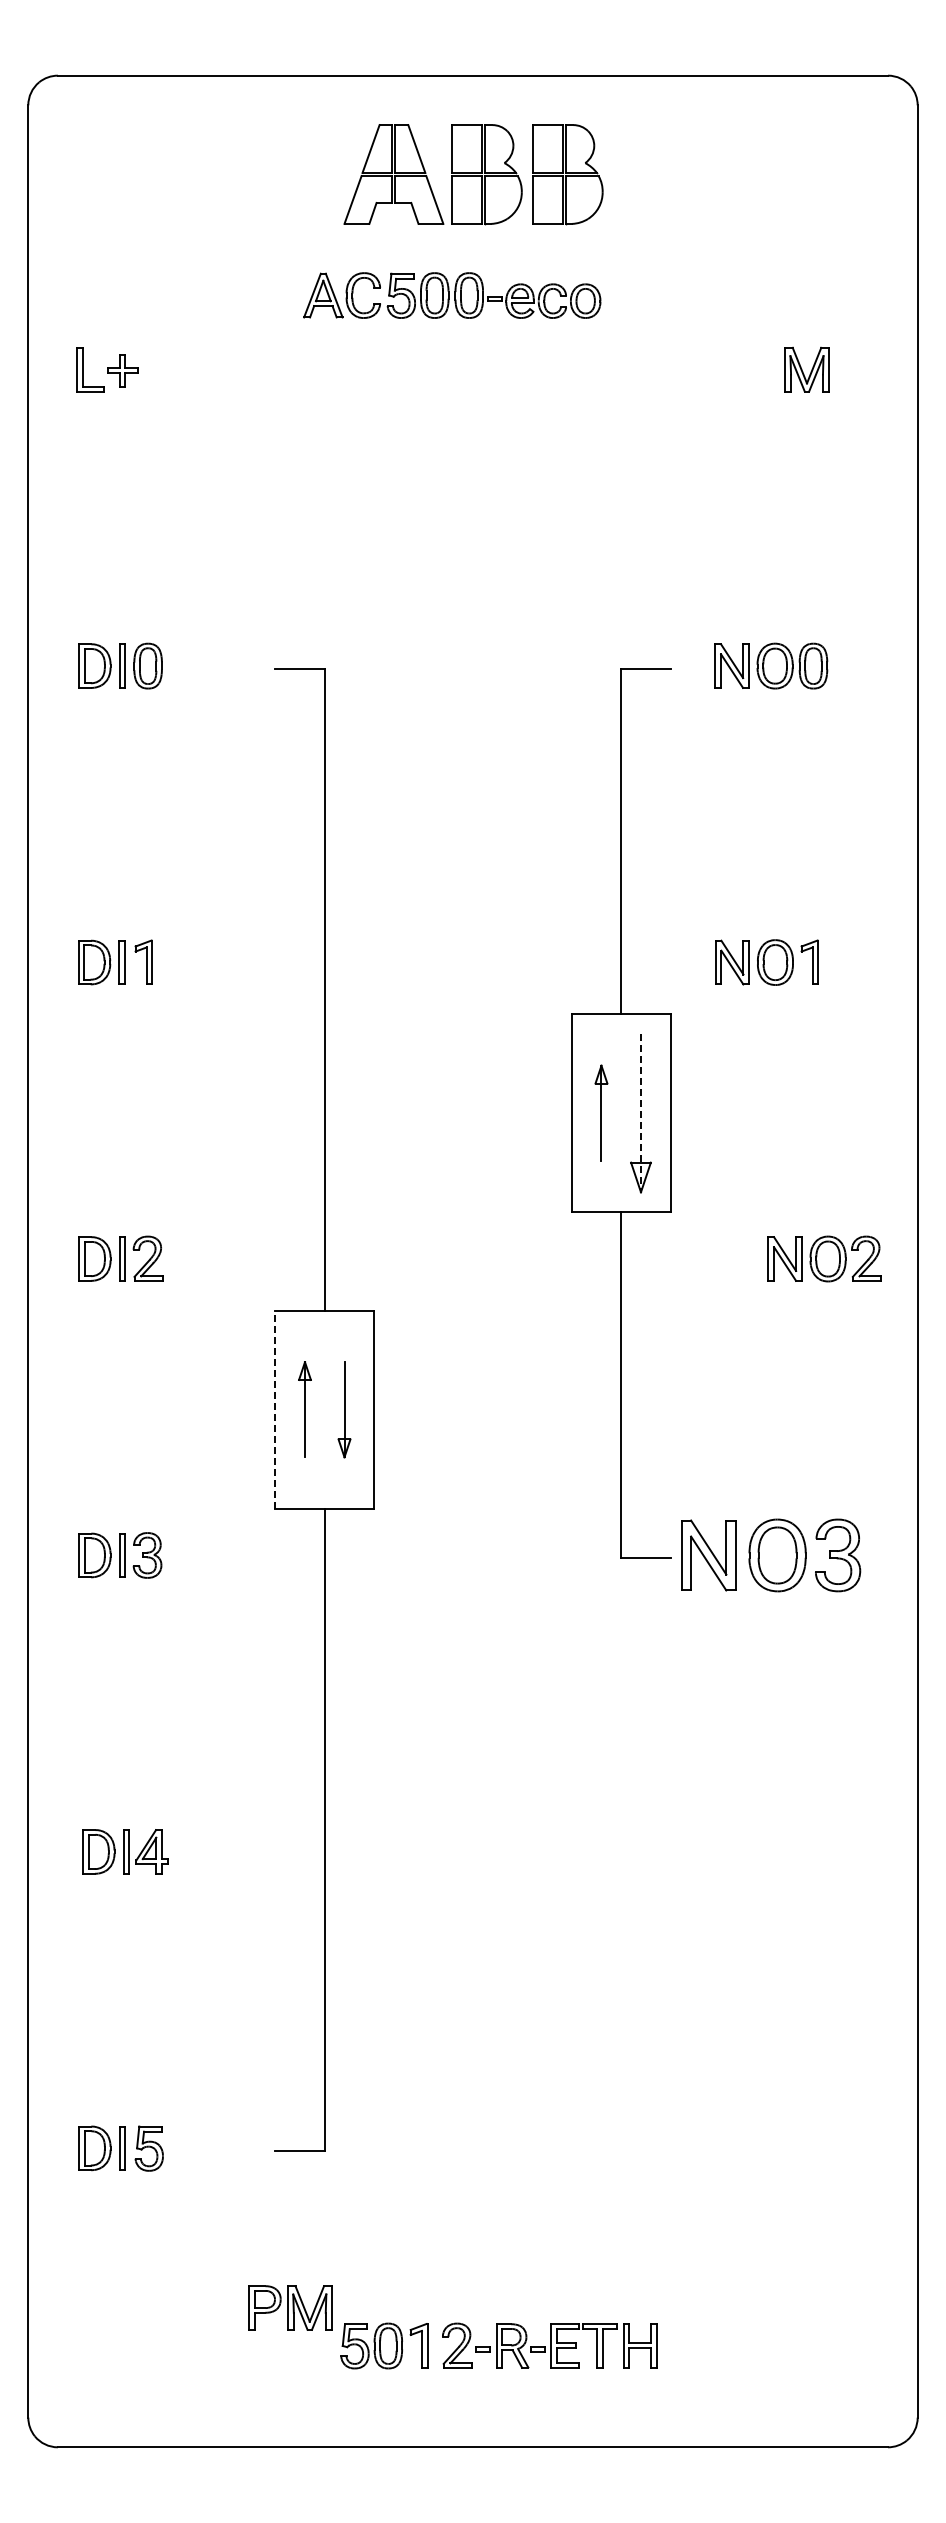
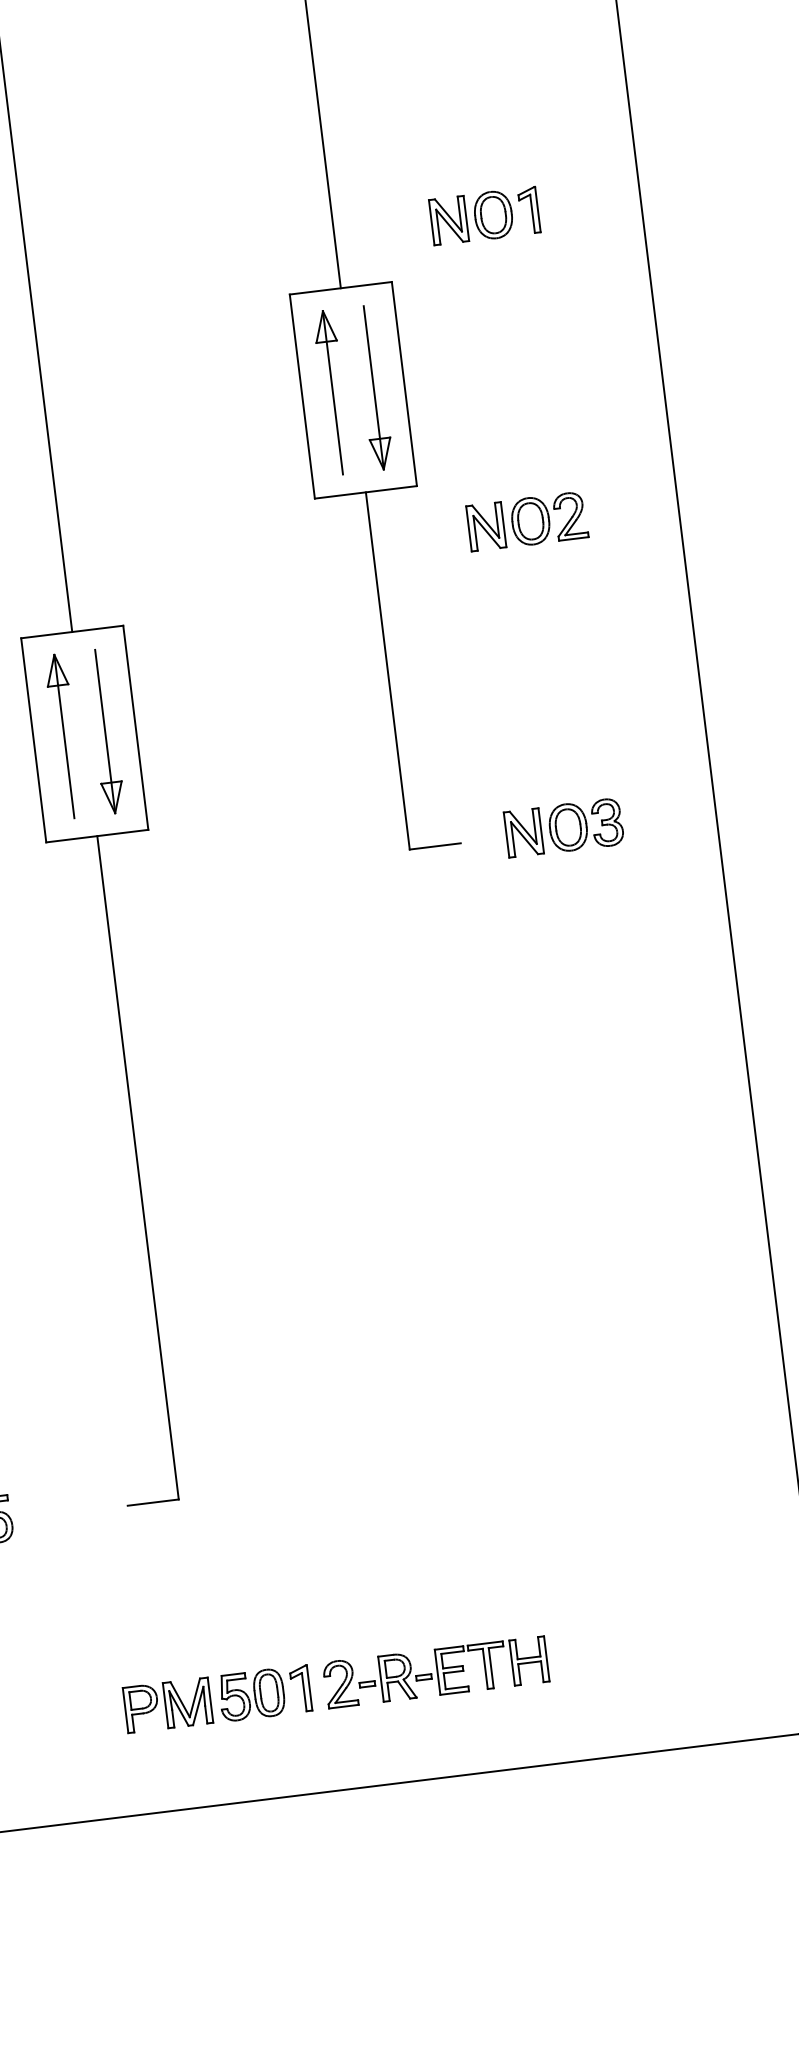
part: (601, 1112) -> (332, 392), size x1.67
line: (640, 1113) -> (373, 388), dashed -> solid
part: (824, 1258) -> (526, 521), moved
line: (275, 1409) -> (33, 740), dashed -> solid
part: (304, 1409) -> (63, 736), size x1.67
part: (344, 1409) -> (105, 731), size x1.67
part: (770, 1555) -> (563, 828), size x0.62
part: (290, 2307) -> (168, 1704), moved

